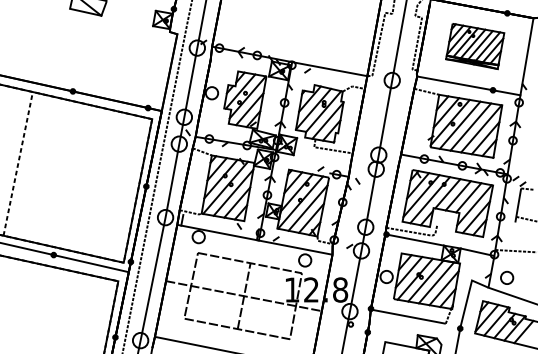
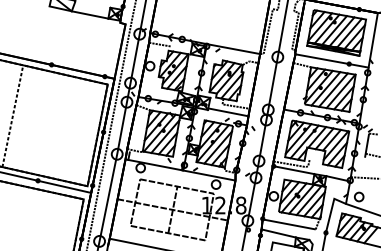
line: (127, 20) -> (90, 14), added
part: (474, 46) -> (336, 33), size x1.43
line: (225, 62) -> (159, 44), added
line: (322, 157) -> (228, 111), added
line: (393, 329) -> (278, 233), added

